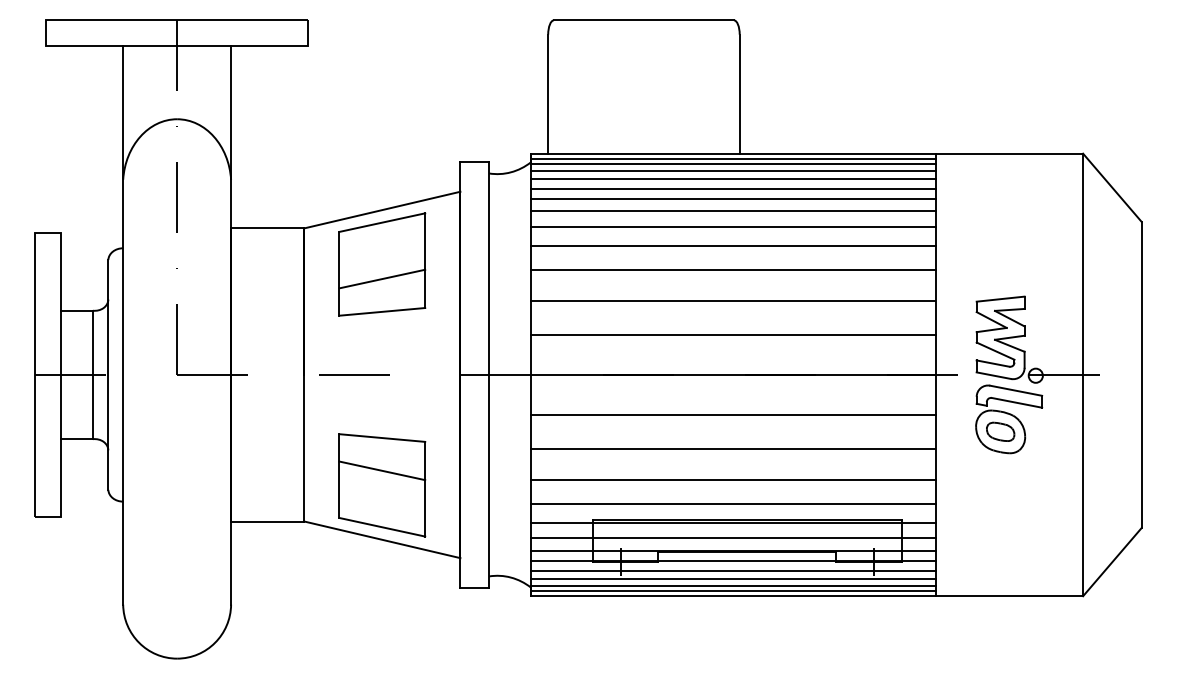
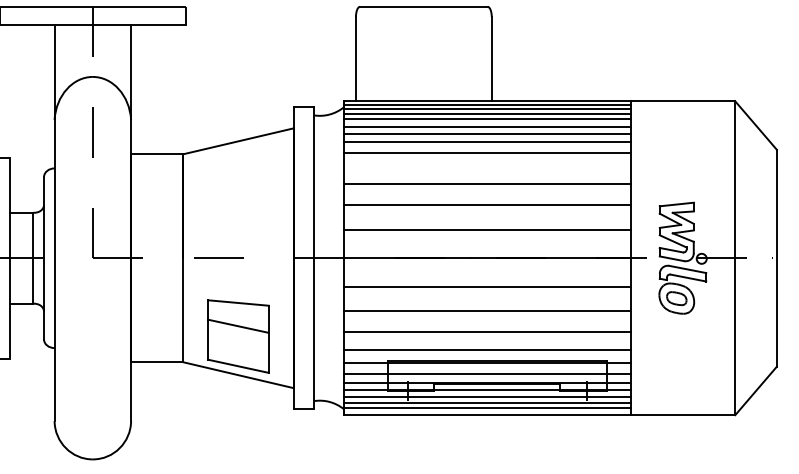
line: (733, 245) -> (487, 166), removed
part: (382, 264) -> (238, 179), removed
line: (733, 590) -> (487, 411), removed

